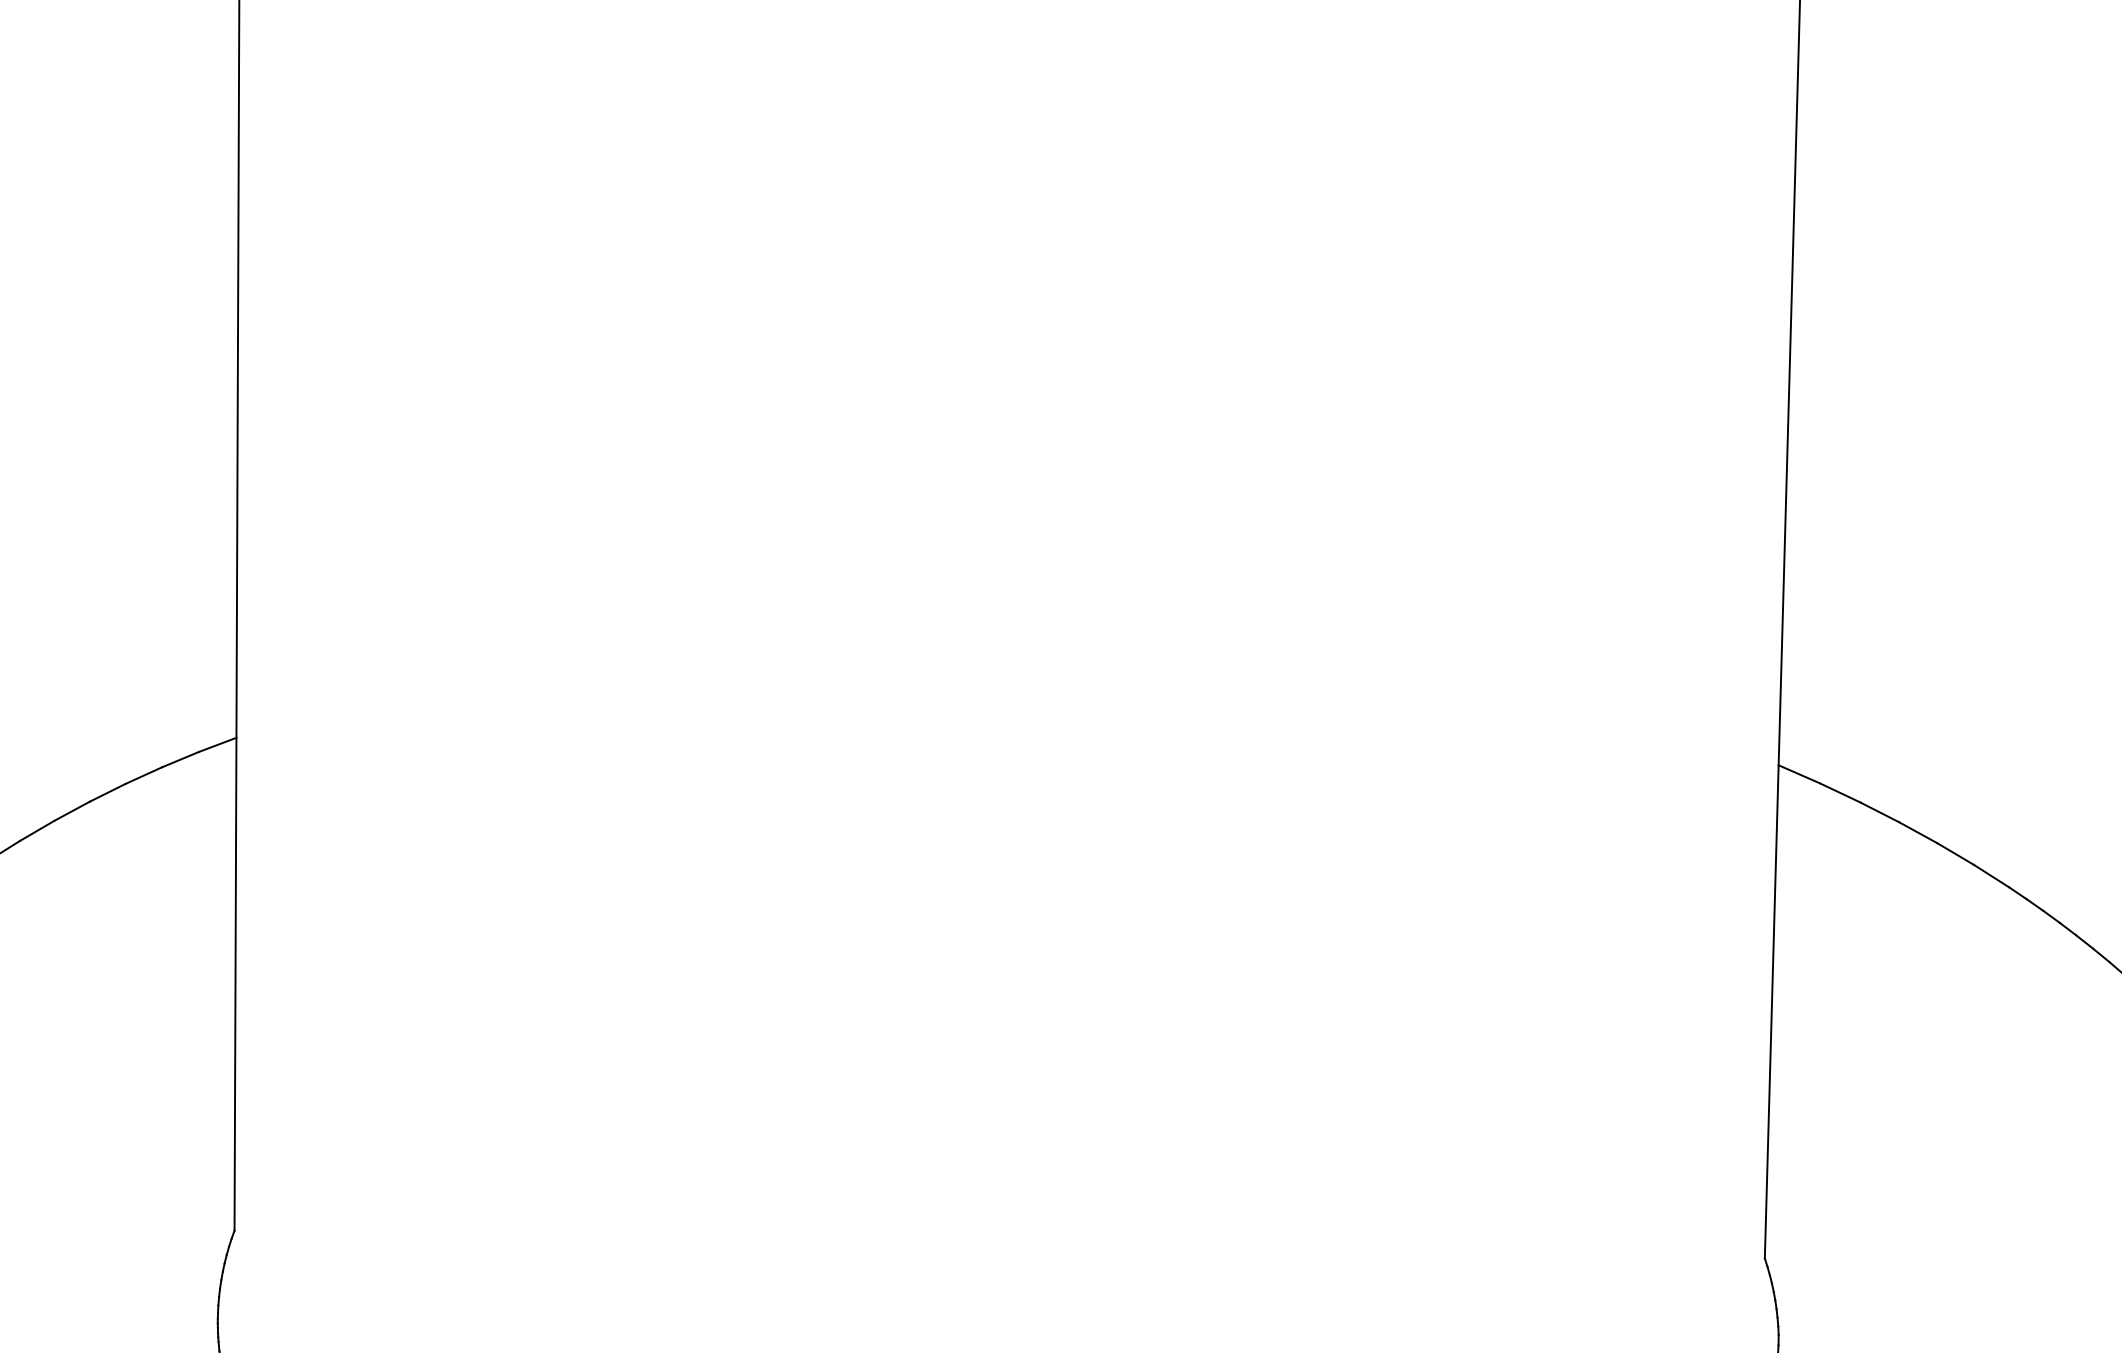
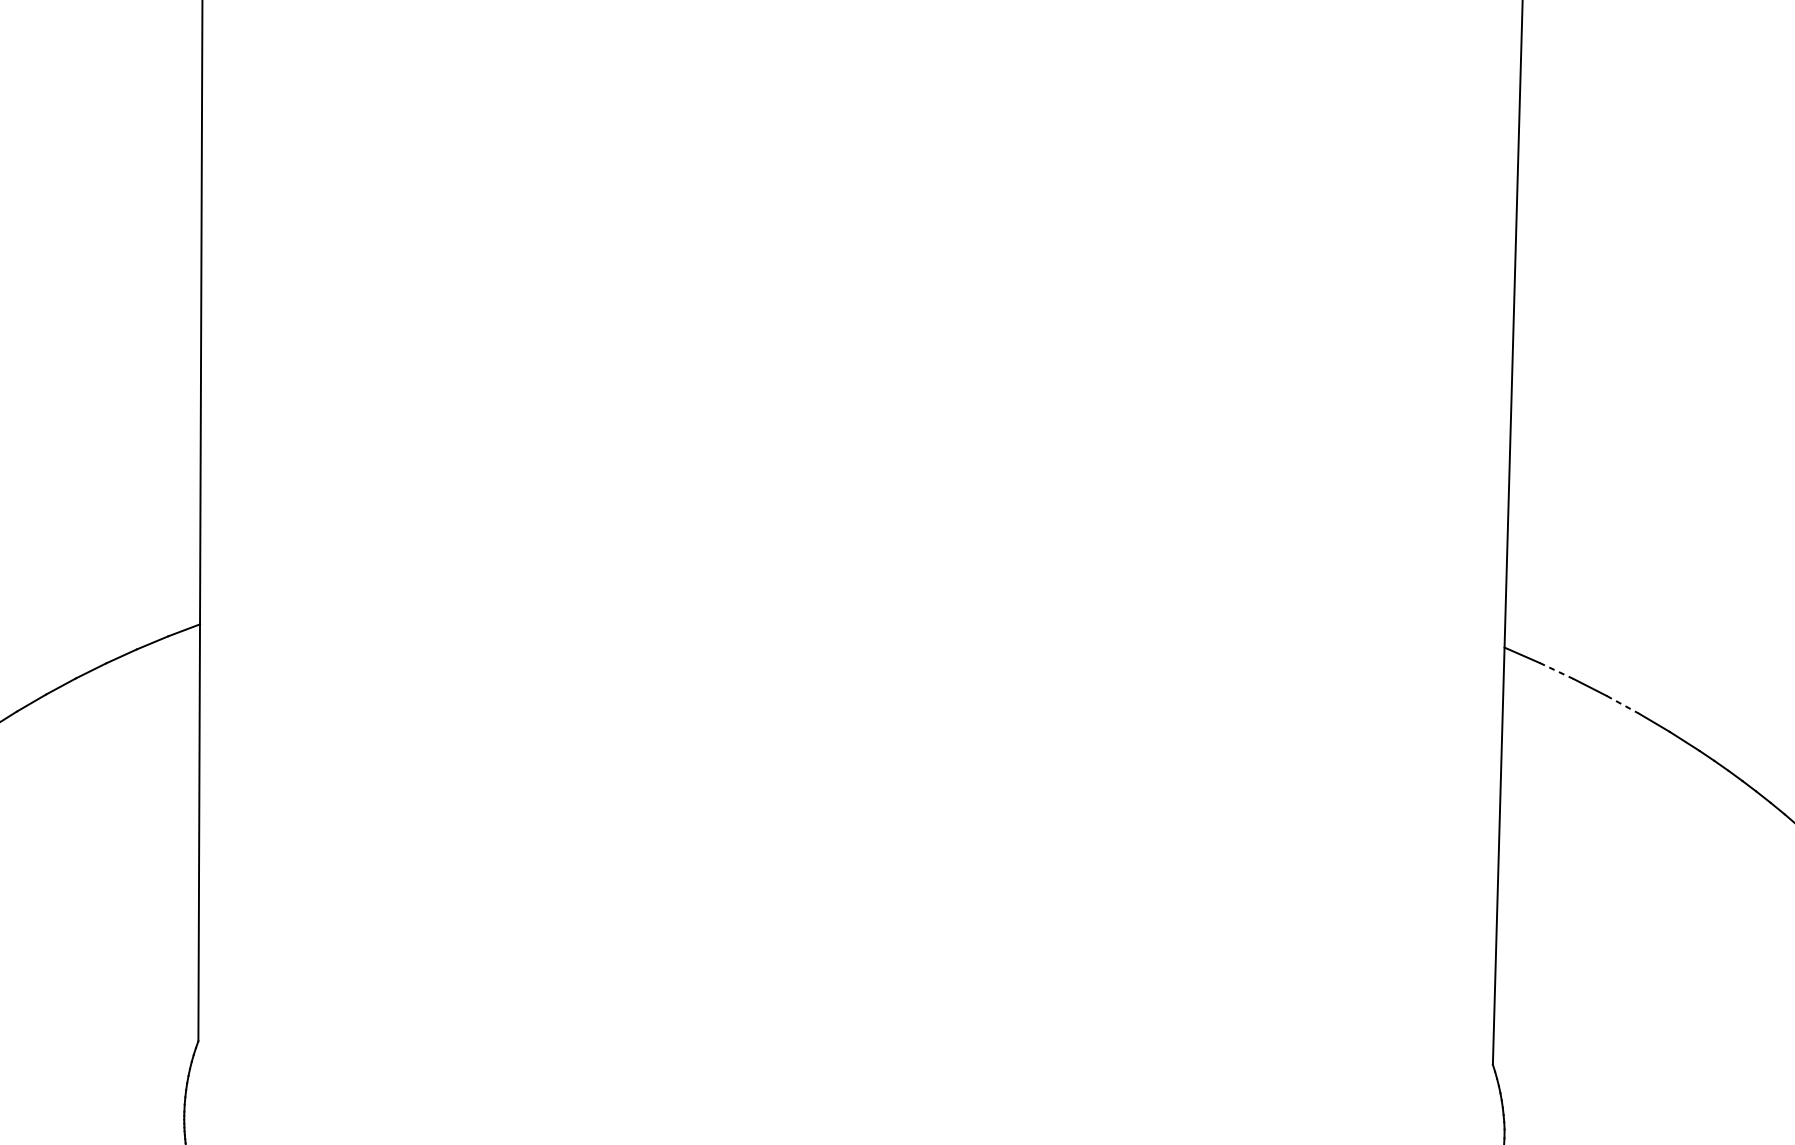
line: (1840, 793) -> (1556, 671), solid -> dashed
line: (1918, 832) -> (1622, 704), solid -> dashed

